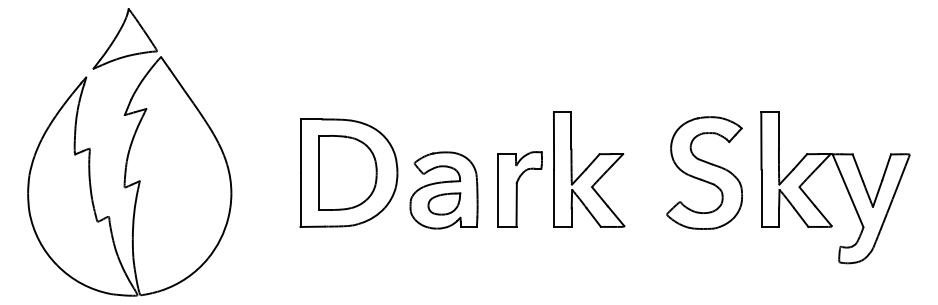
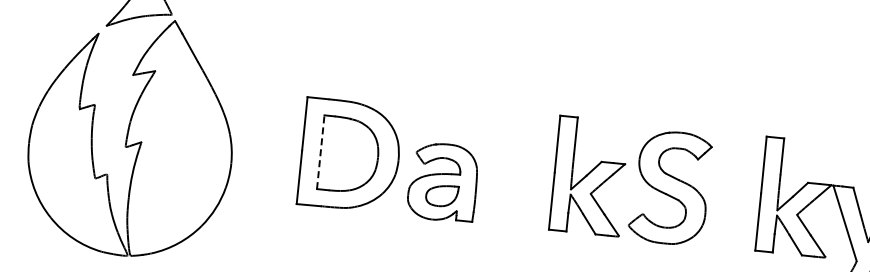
line: (319, 172) -> (321, 151), solid -> dashed
part: (704, 172) -> (670, 187), moved
part: (519, 189) -> (518, 188), removed

